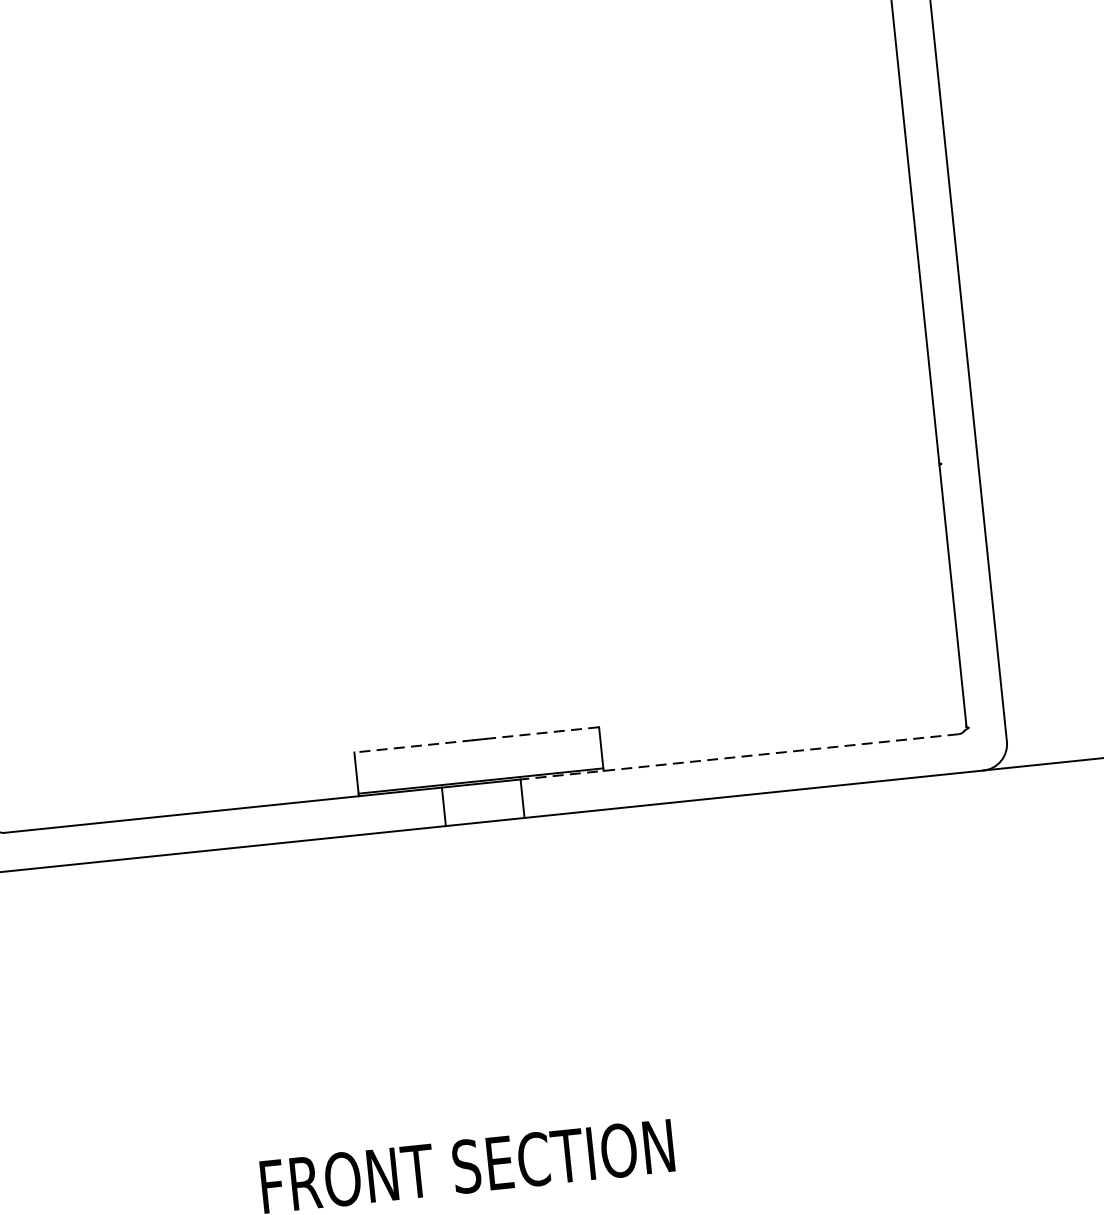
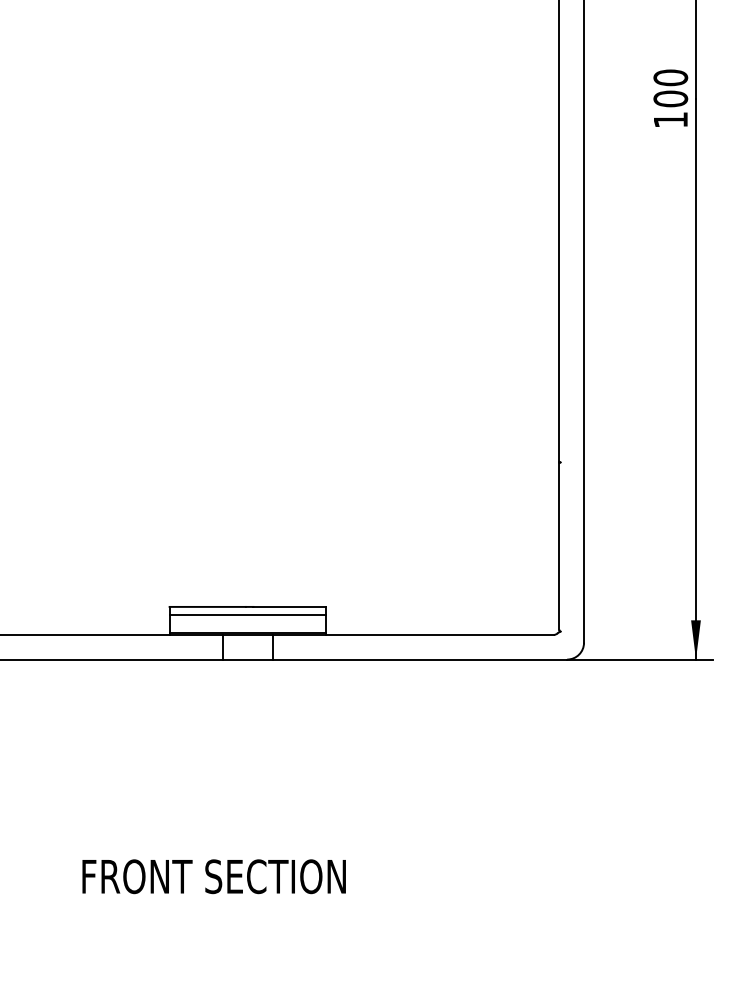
line: (541, 732) -> (289, 606), dashed -> solid
line: (413, 745) -> (207, 606), dashed -> solid
line: (477, 753) -> (247, 615), added
line: (739, 756) -> (413, 634), dashed -> solid

